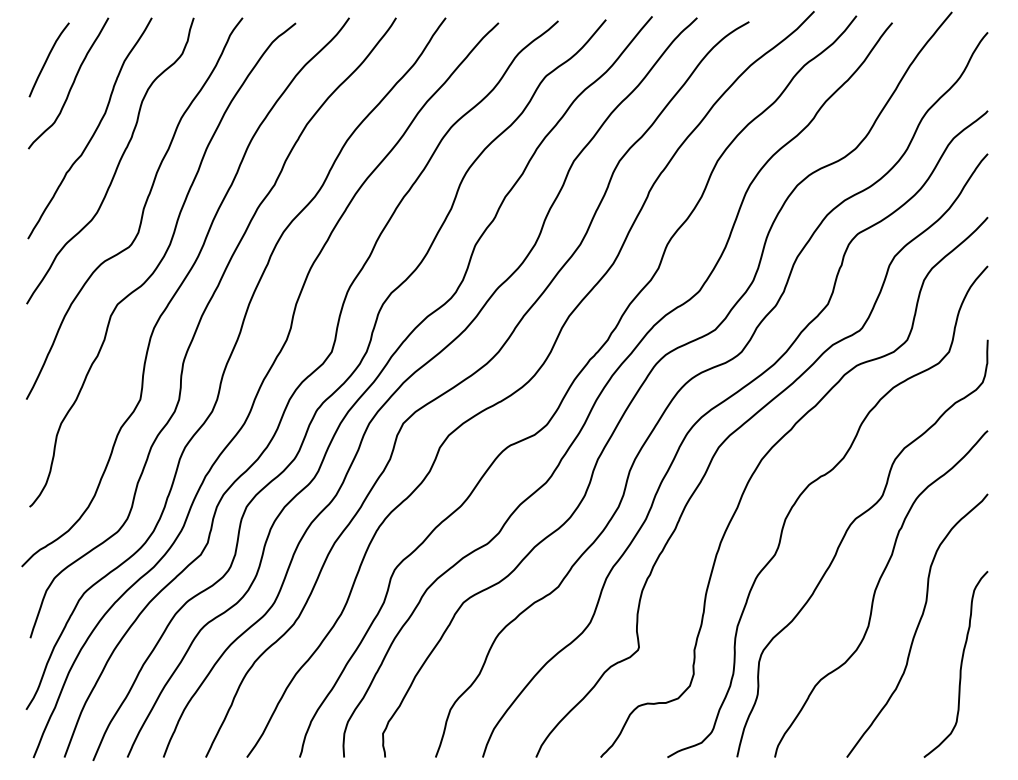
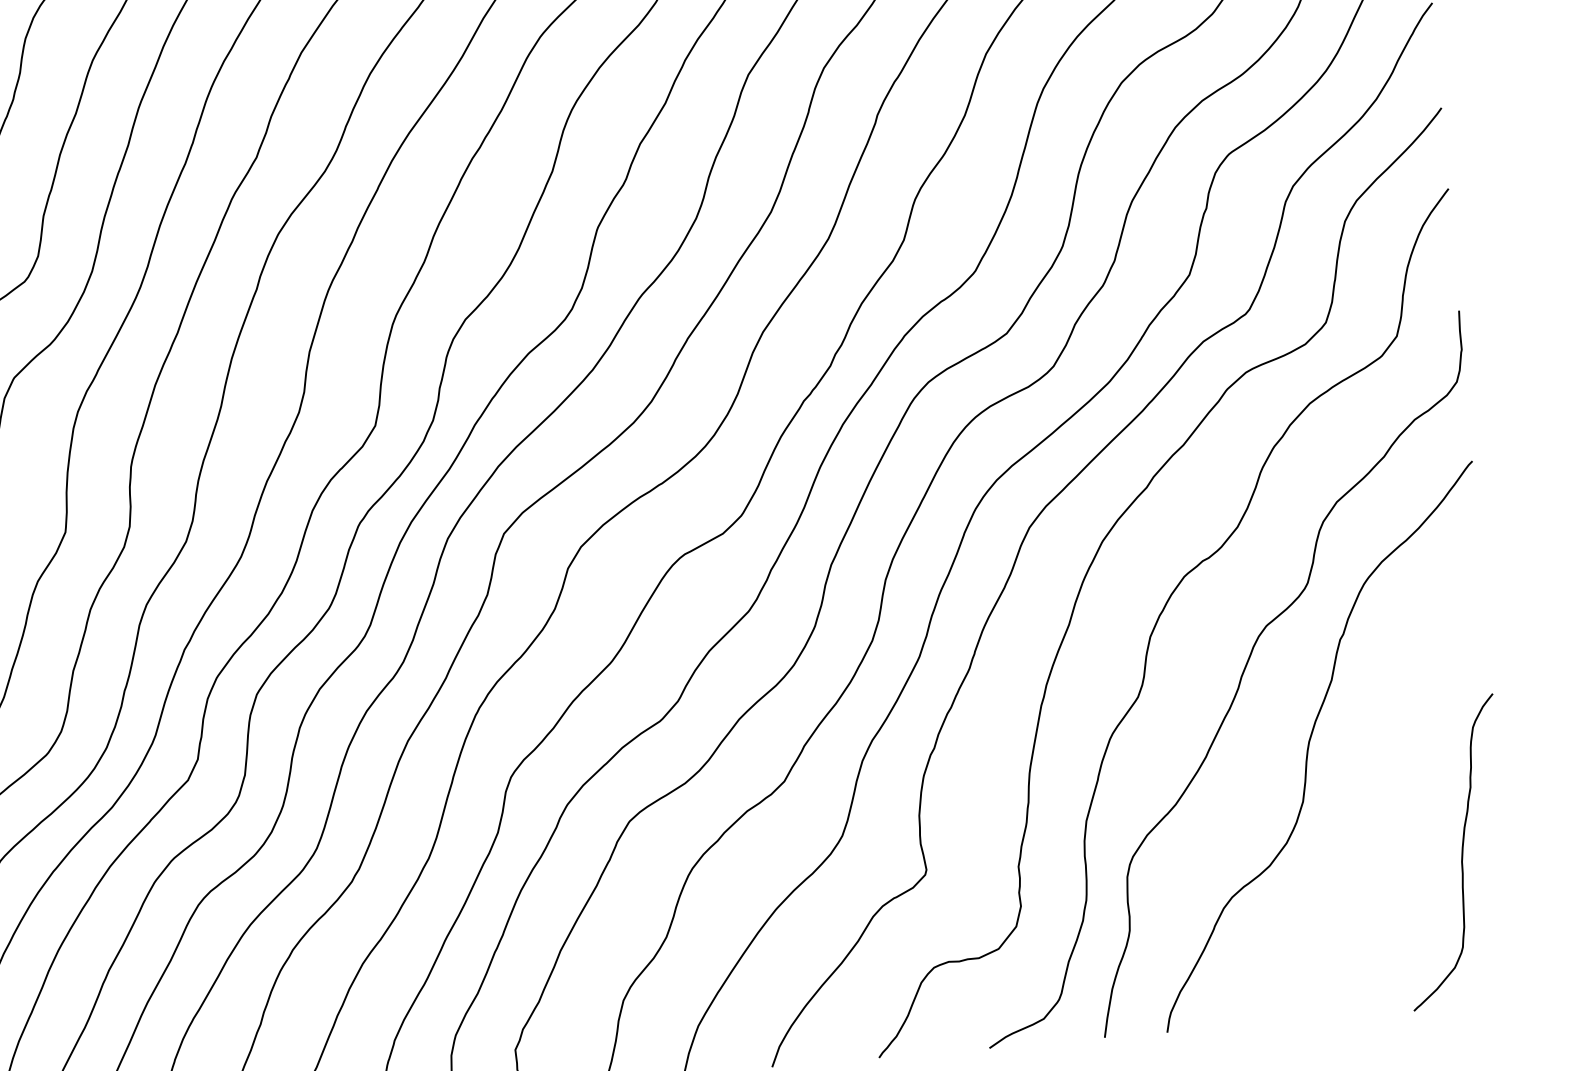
curve: (917, 625) -> (1384, 793), removed

